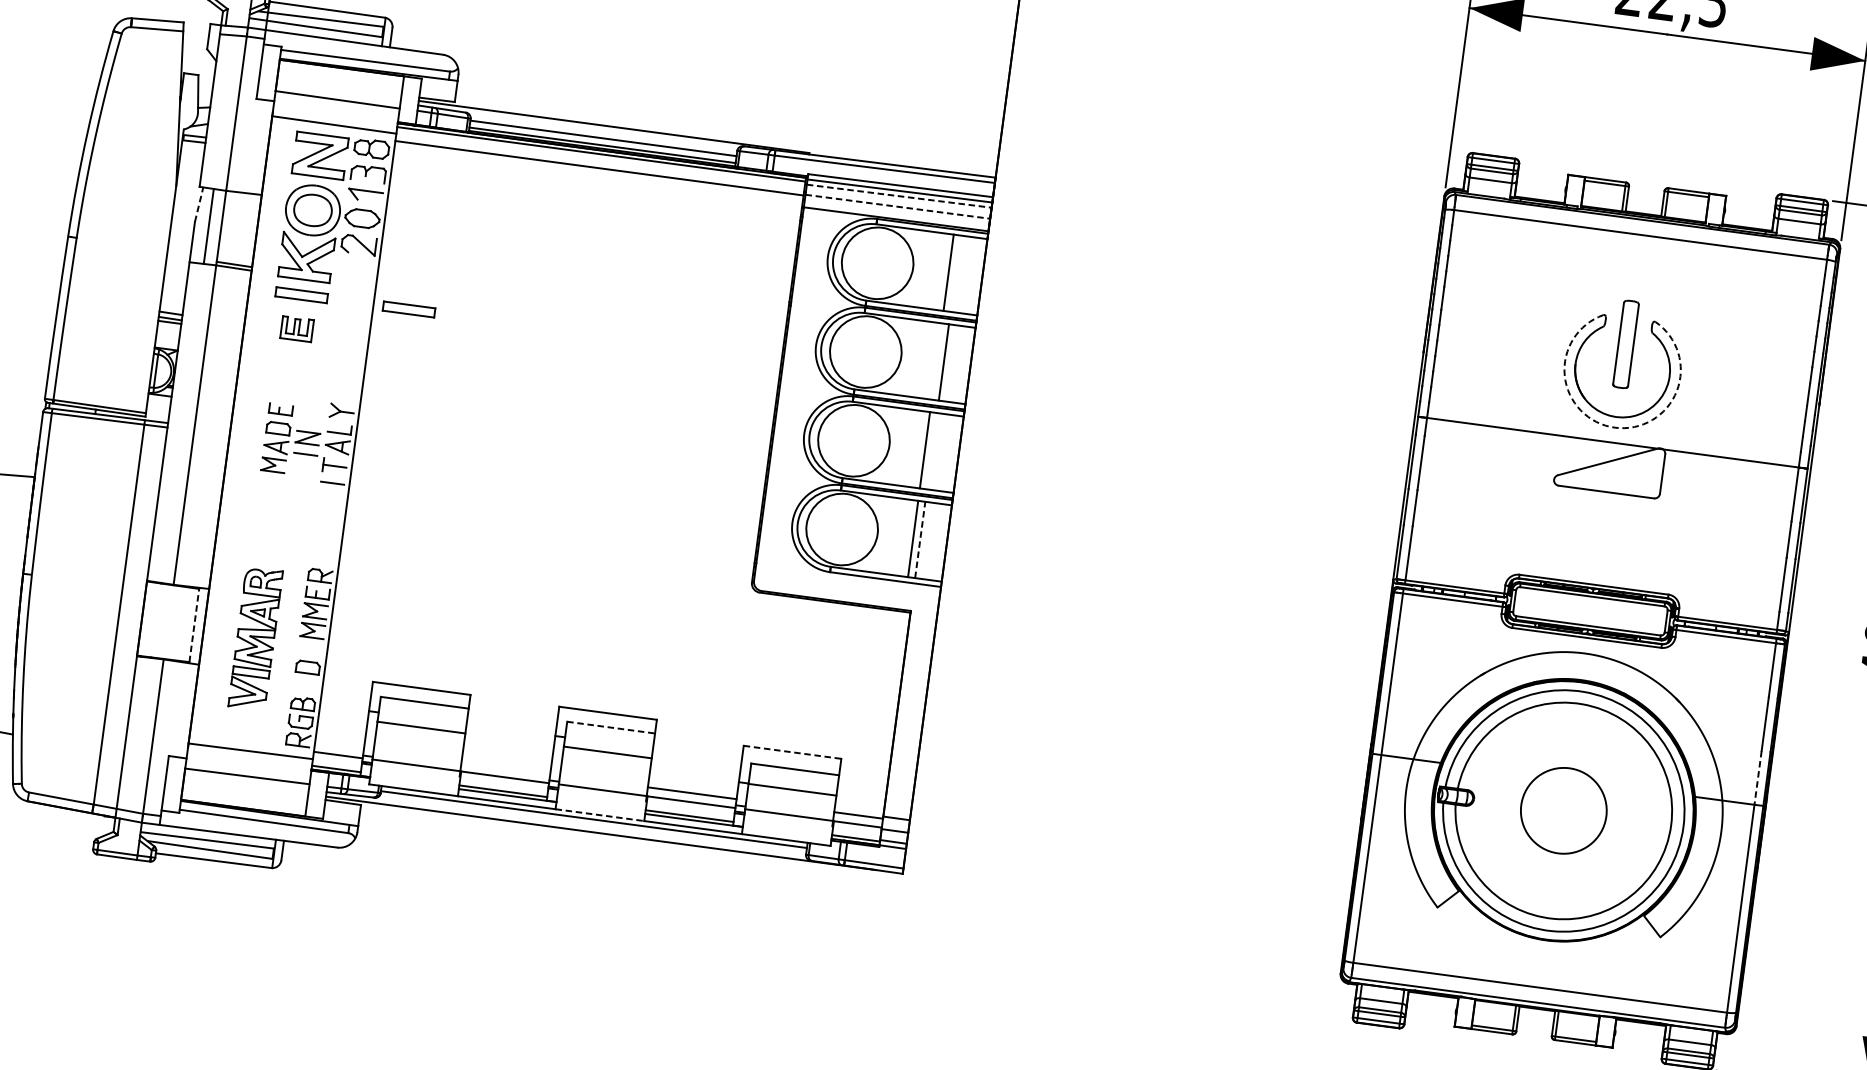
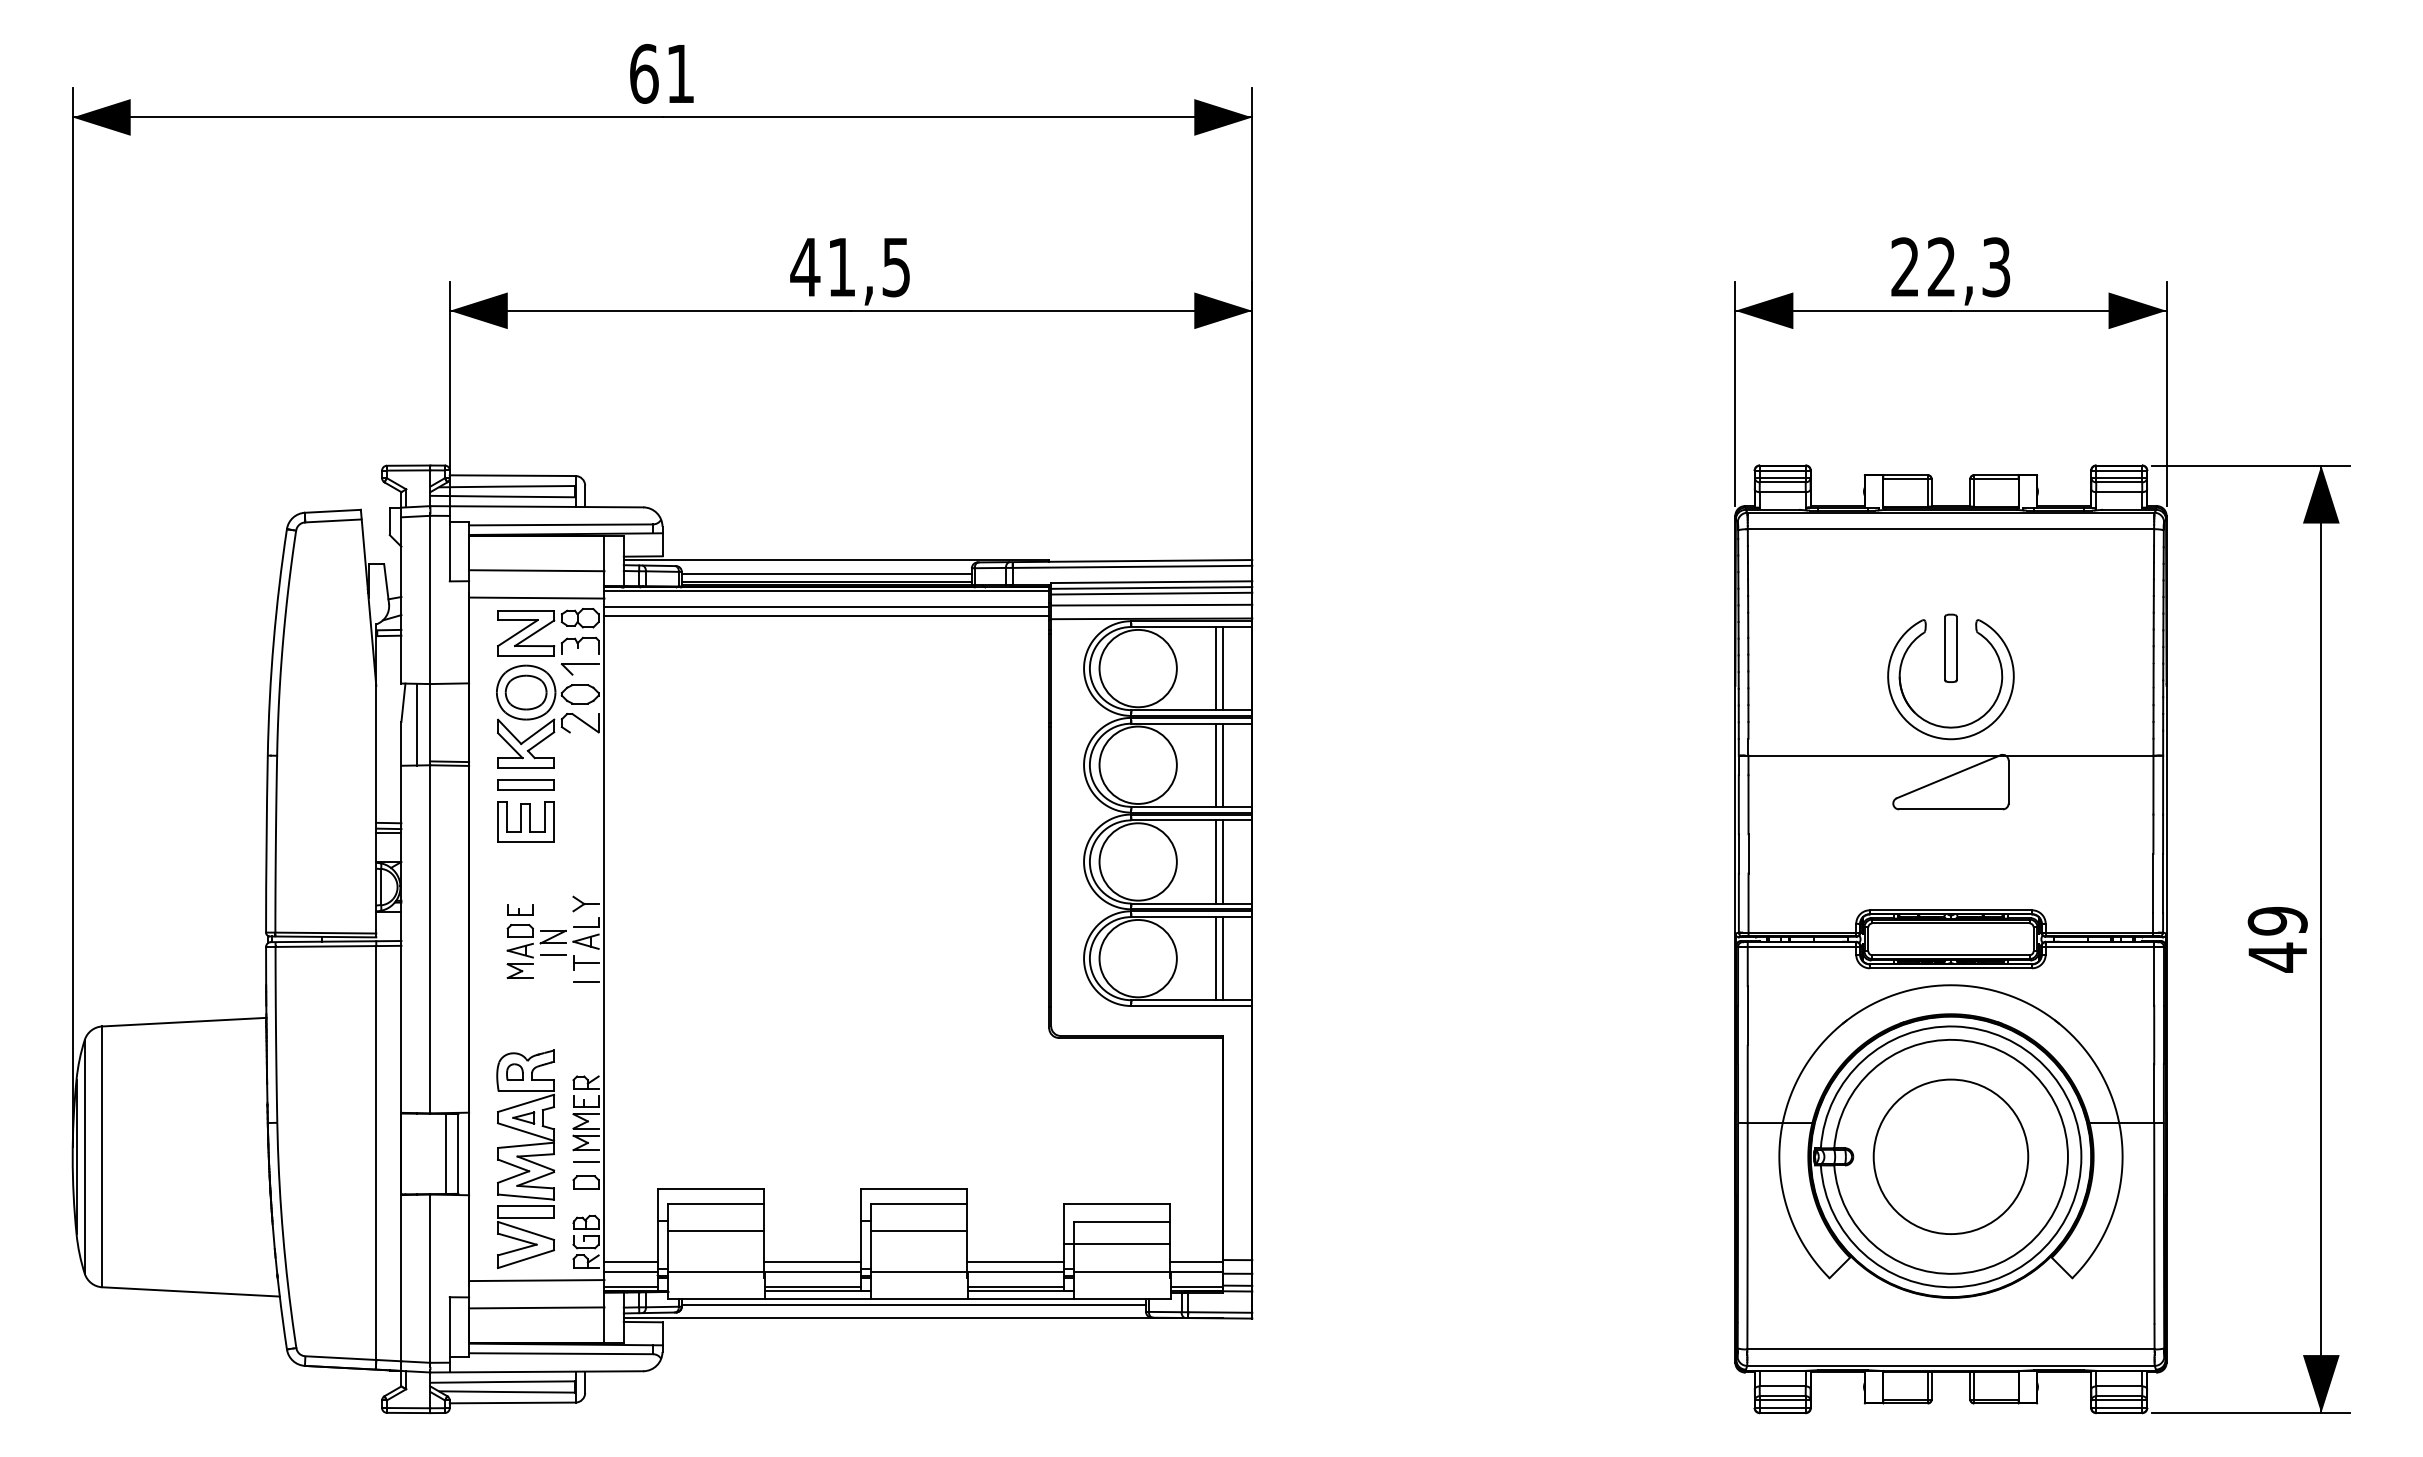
line: (597, 177) -> (826, 616), added
line: (899, 196) -> (1151, 593), dashed -> solid
line: (199, 204) -> (403, 702), dashed -> solid
line: (897, 207) -> (1151, 605), dashed -> solid
line: (955, 273) -> (1223, 668), added
part: (408, 309) -> (642, 784), removed
part: (296, 328) -> (525, 821), size x1.67
part: (1625, 343) -> (1950, 647), size x0.71
line: (936, 360) -> (1215, 764), added
arc: (1614, 427) -> (1950, 739), dashed -> solid
line: (932, 450) -> (1223, 861), added
line: (920, 539) -> (1223, 958), dashed -> solid
line: (183, 623) -> (446, 1153), added
line: (194, 625) -> (458, 1153), dashed -> solid
part: (255, 638) -> (525, 1159), size x1.43
line: (310, 648) -> (585, 1161), added
line: (611, 727) -> (919, 1203), dashed -> solid
line: (338, 746) -> (630, 1262), added
line: (793, 752) -> (1117, 1204), dashed -> solid
line: (506, 768) -> (812, 1262), added
line: (1758, 778) -> (2154, 1094), dashed -> solid
circle: (1563, 810) -> (1950, 1156), size x1.67
line: (600, 815) -> (920, 1299), dashed -> solid

